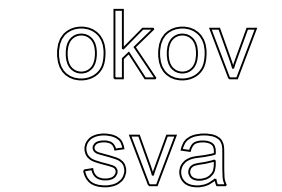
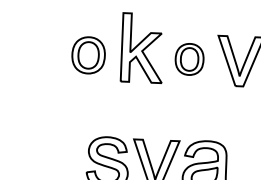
part: (81, 53) -> (88, 55), size x0.7
part: (182, 53) -> (189, 59), size x0.6

